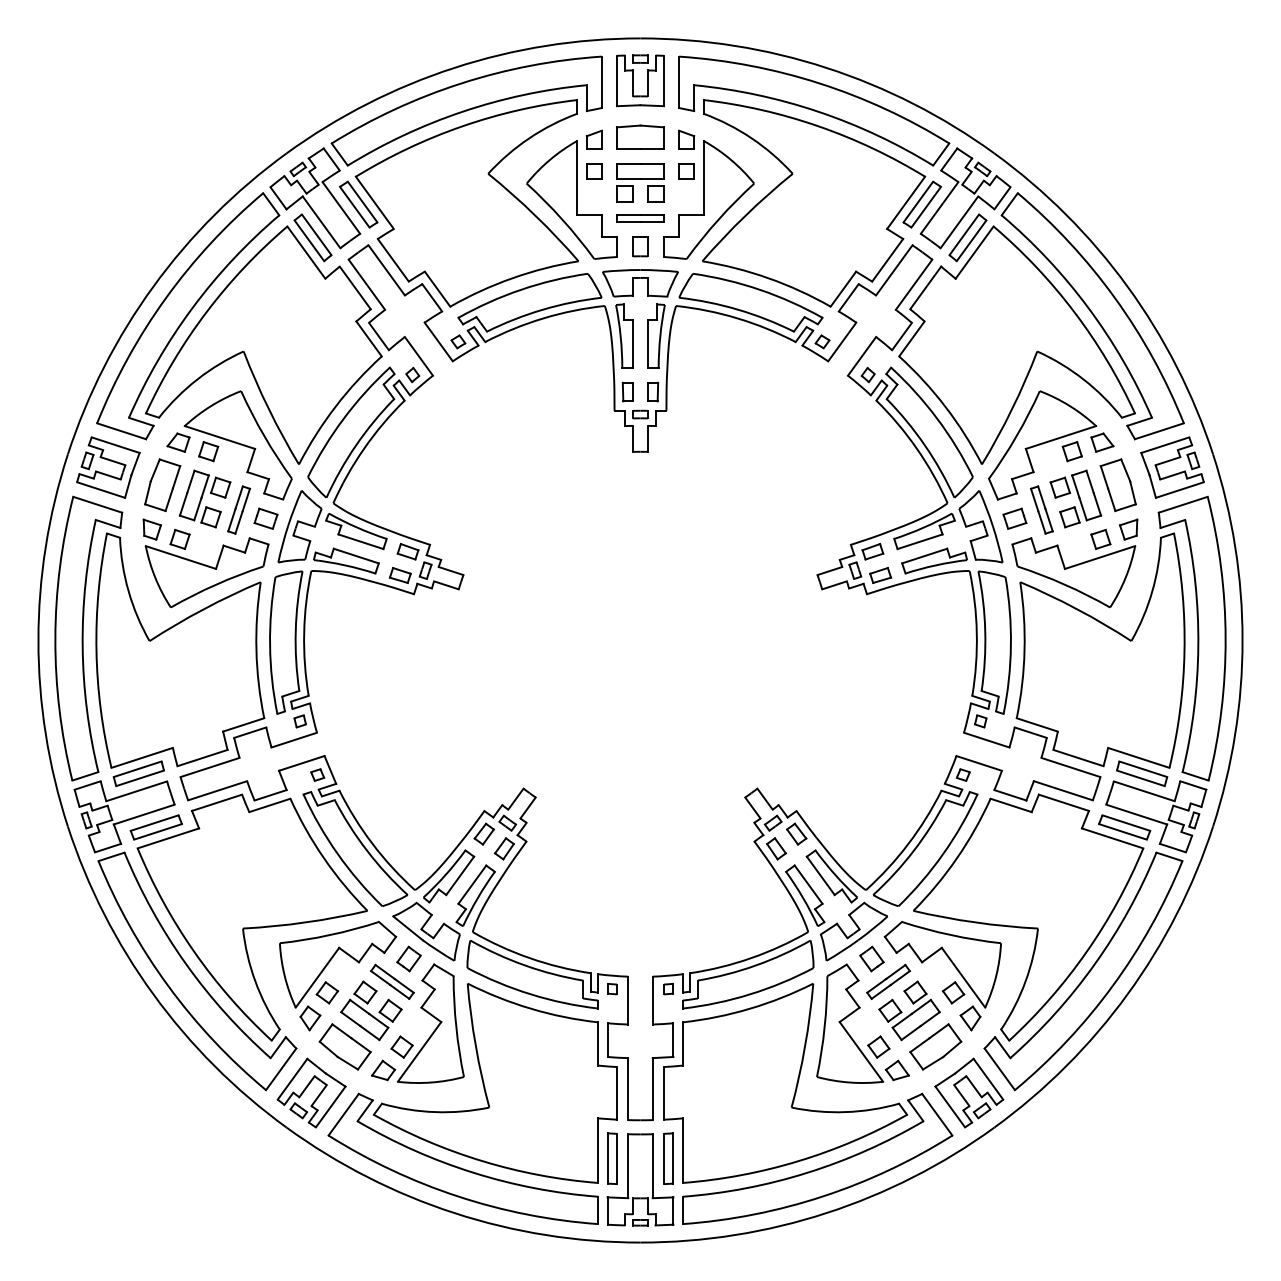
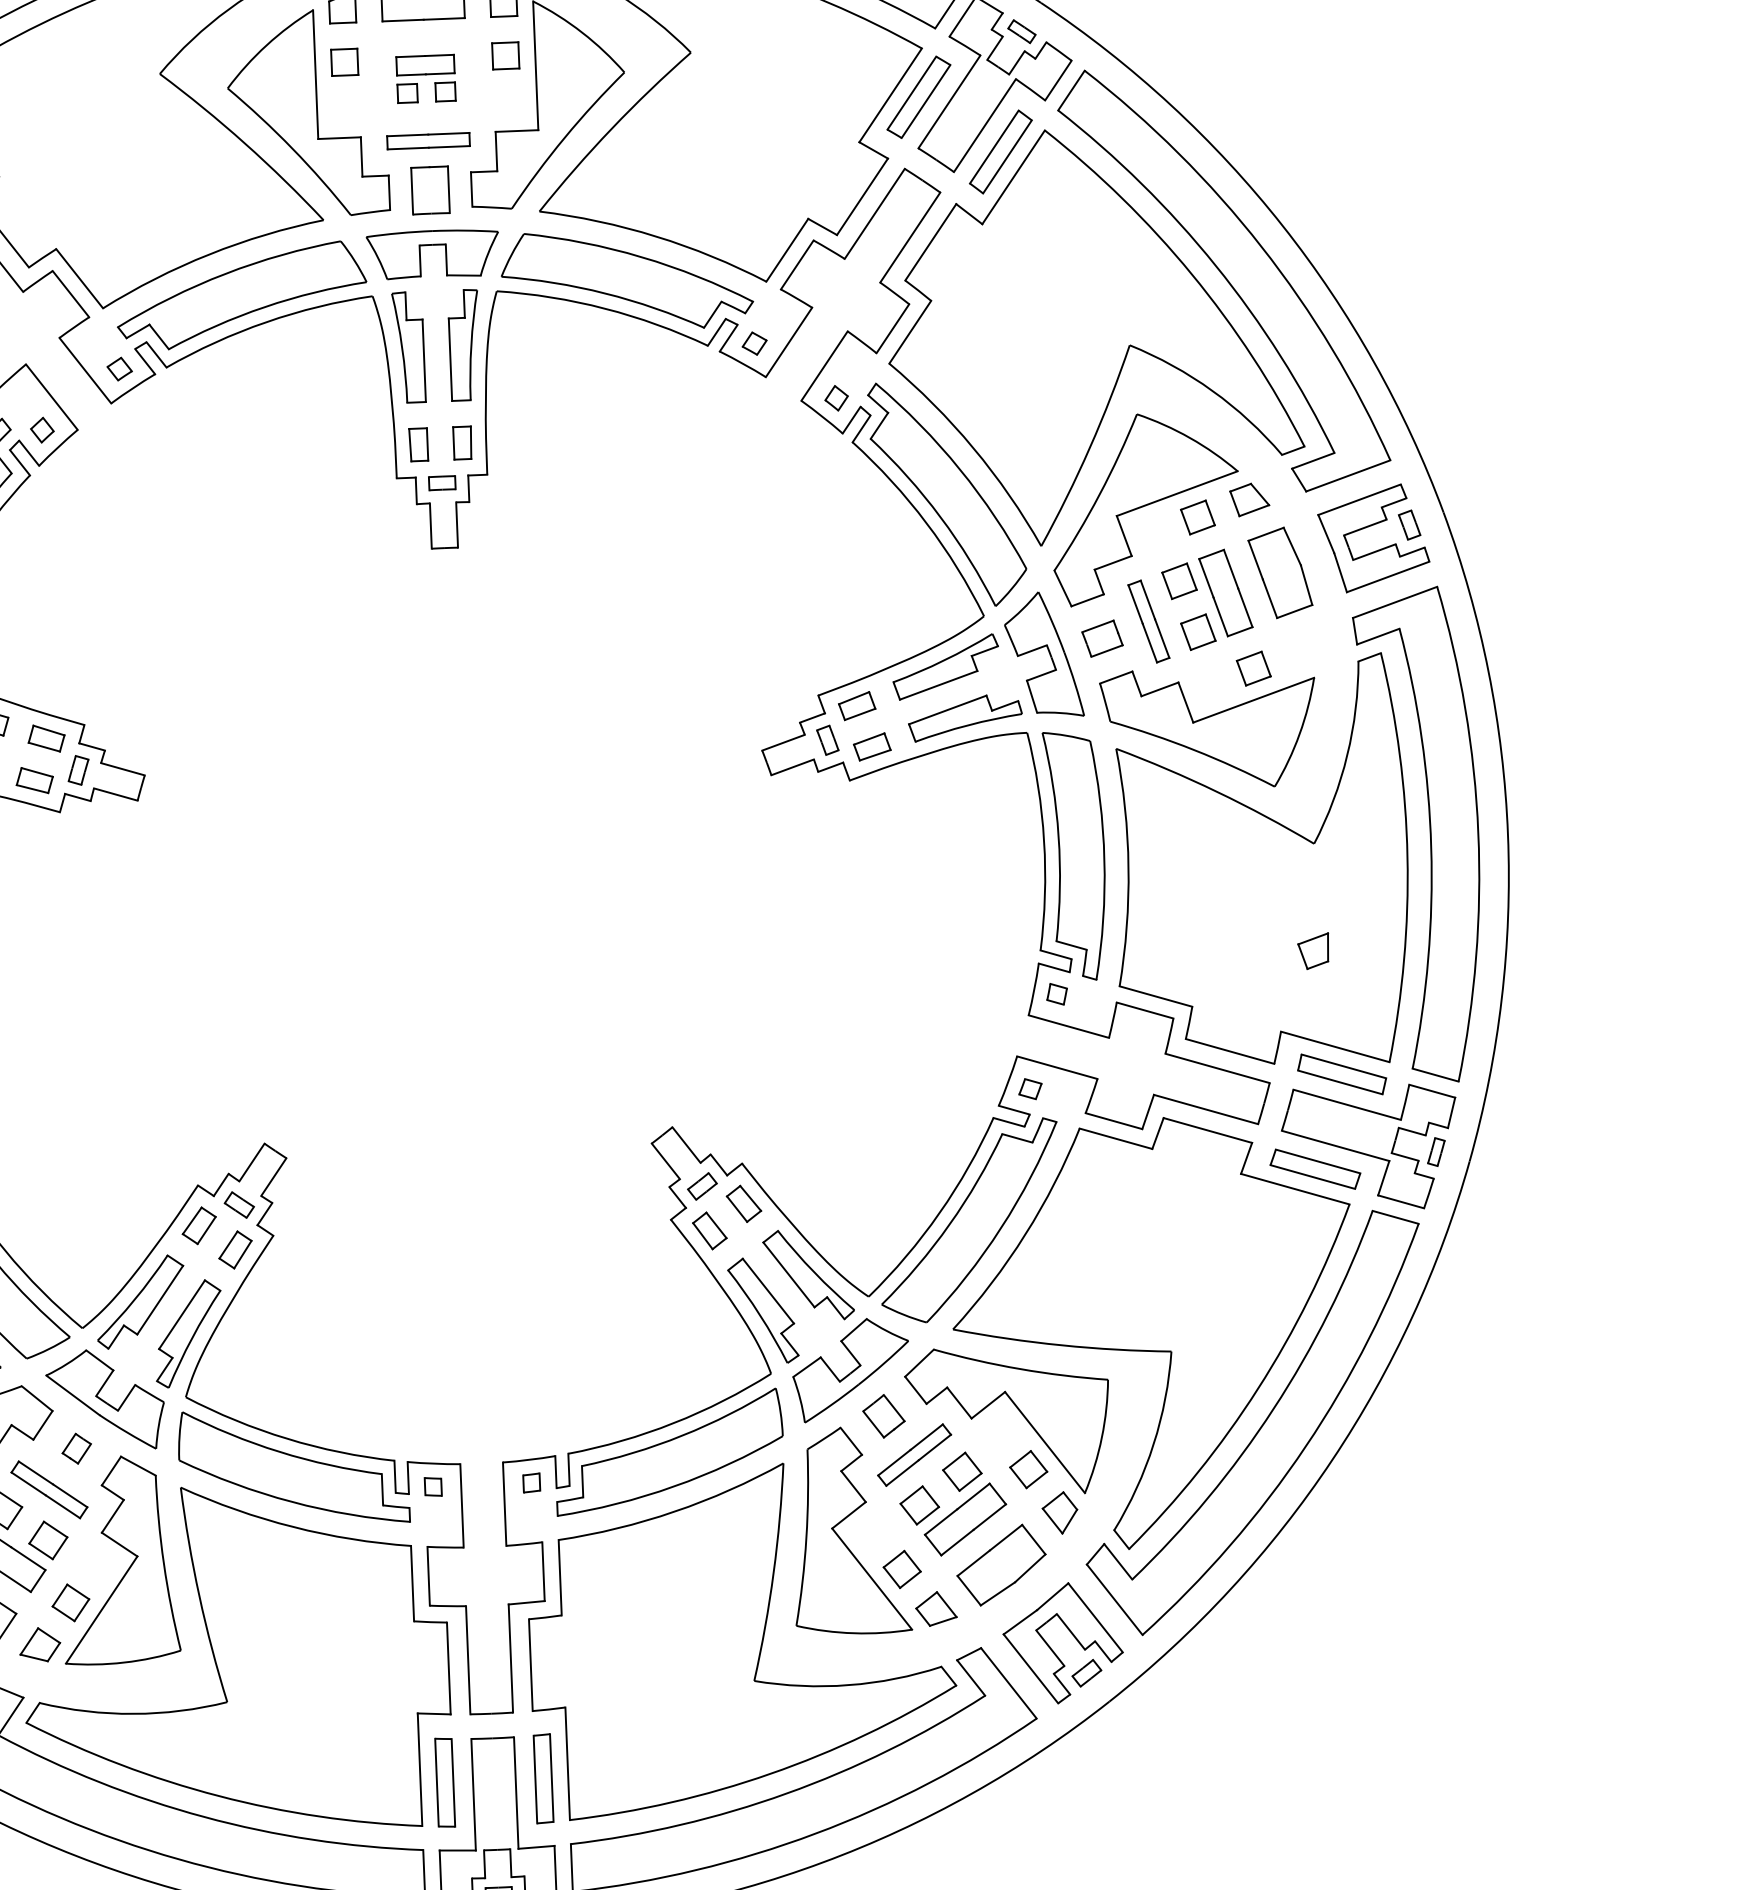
part: (640, 182) -> (426, 78), size x0.7
part: (640, 246) -> (430, 190), size x1.4
part: (1128, 529) -> (1313, 951), moved
part: (408, 958) -> (75, 1447), size x0.7

